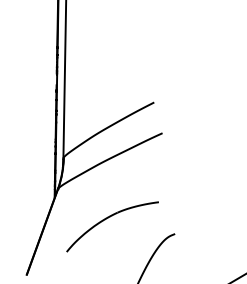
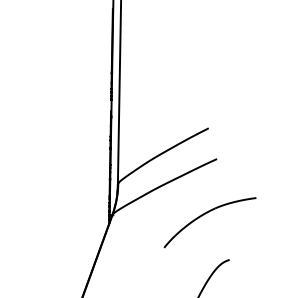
part: (108, 218) -> (205, 214), moved

